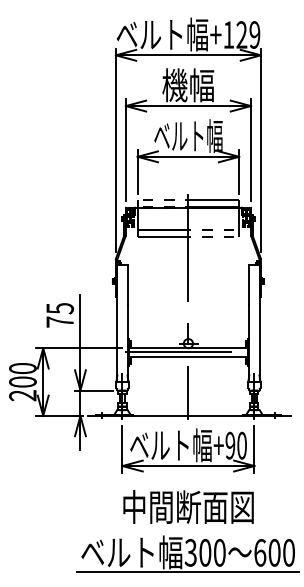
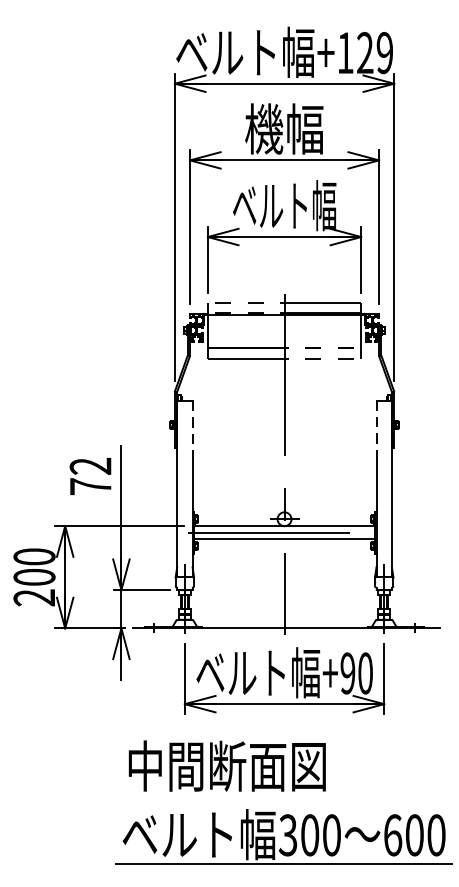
line: (127, 284) -> (192, 429), solid -> dashed
line: (249, 284) -> (376, 429), solid -> dashed
text: (60, 308) -> (91, 466), 75 -> 72
text: (188, 506) -> (227, 765), moved

